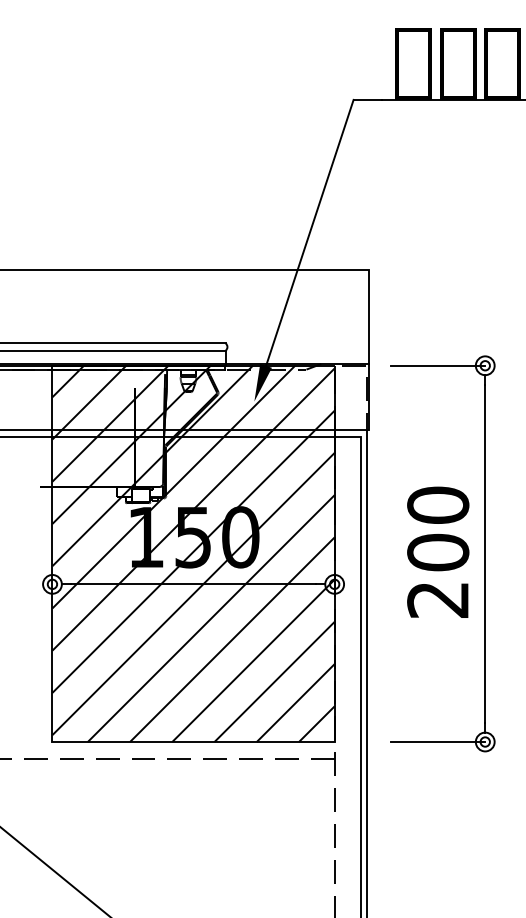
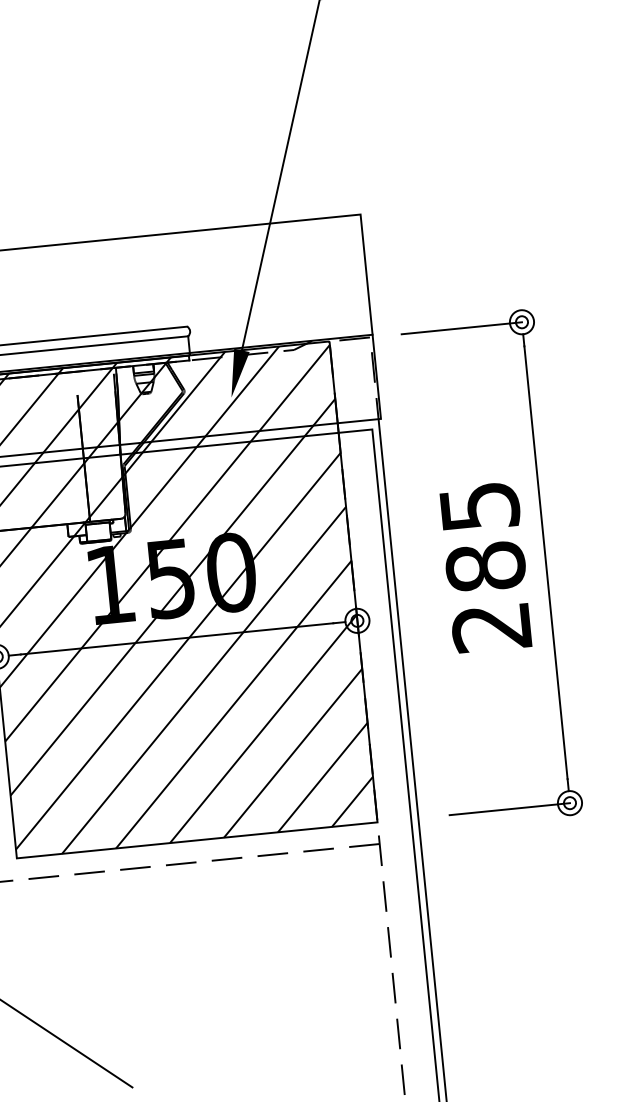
text: (438, 528) -> (483, 536), 200 -> 285

